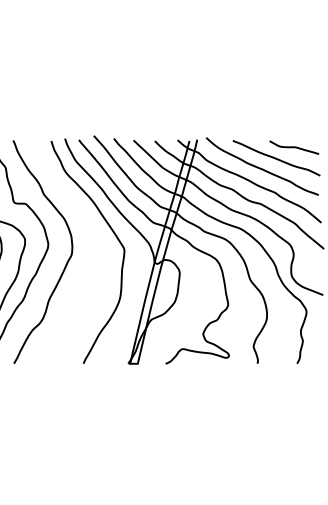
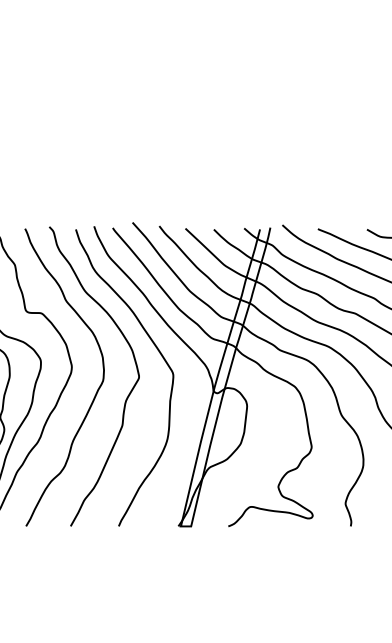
curve: (91, 262) -> (129, 391), added

